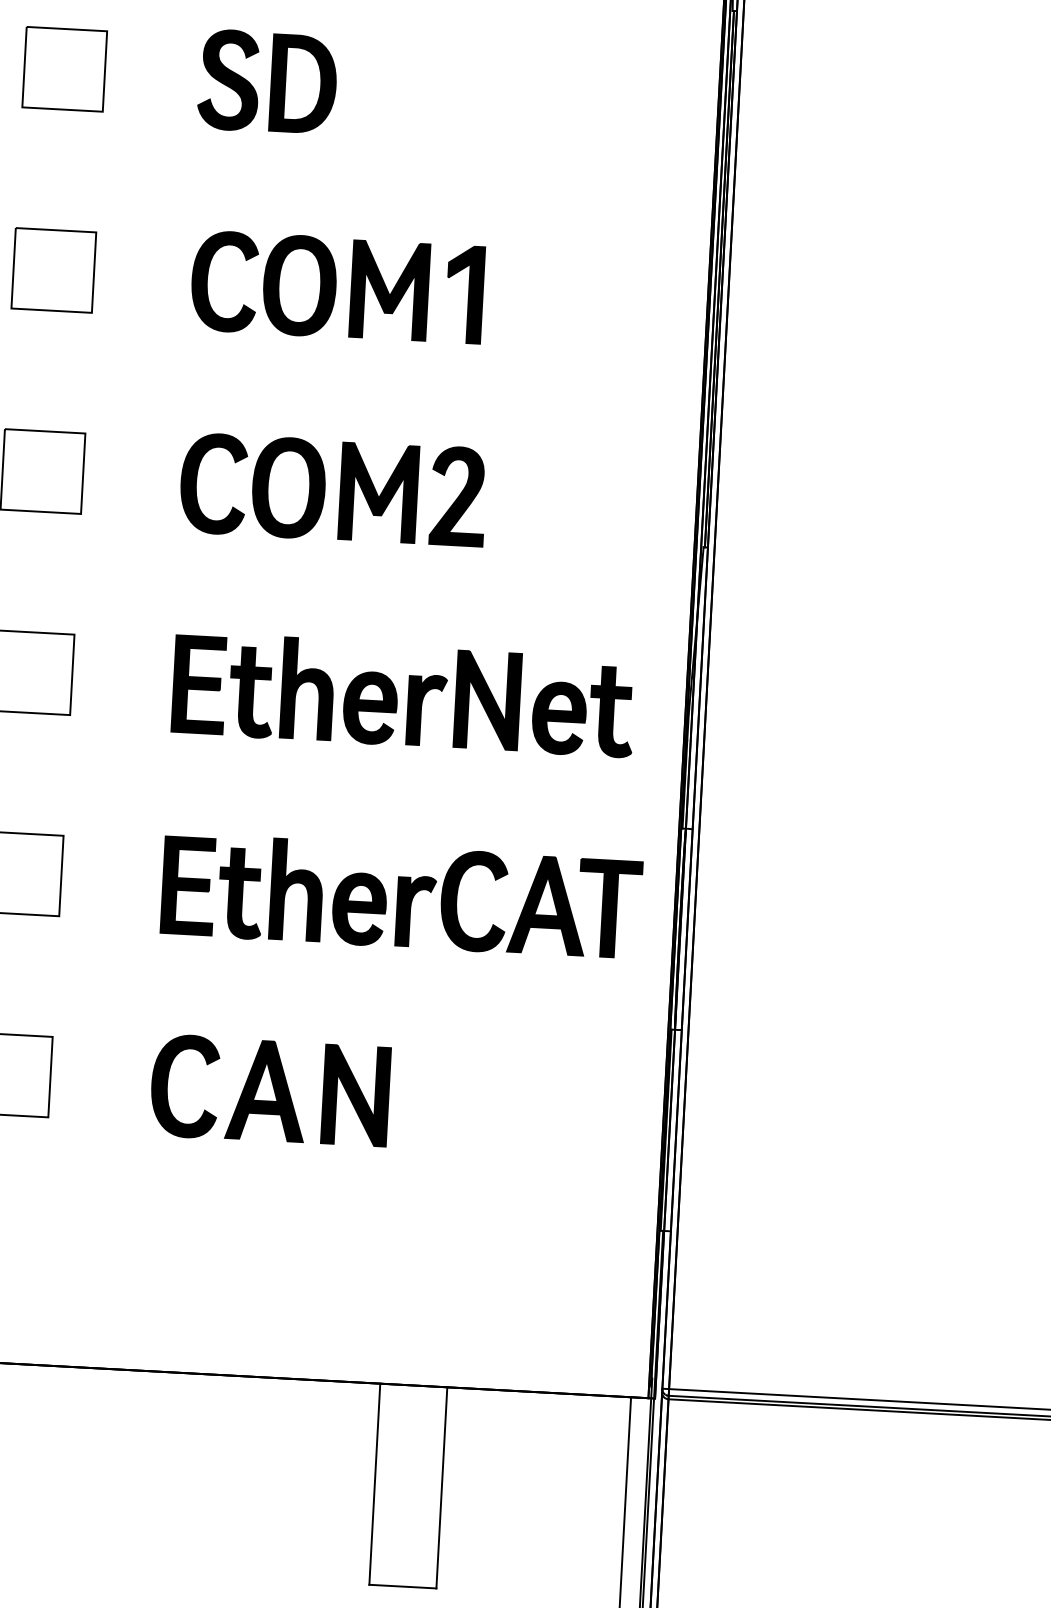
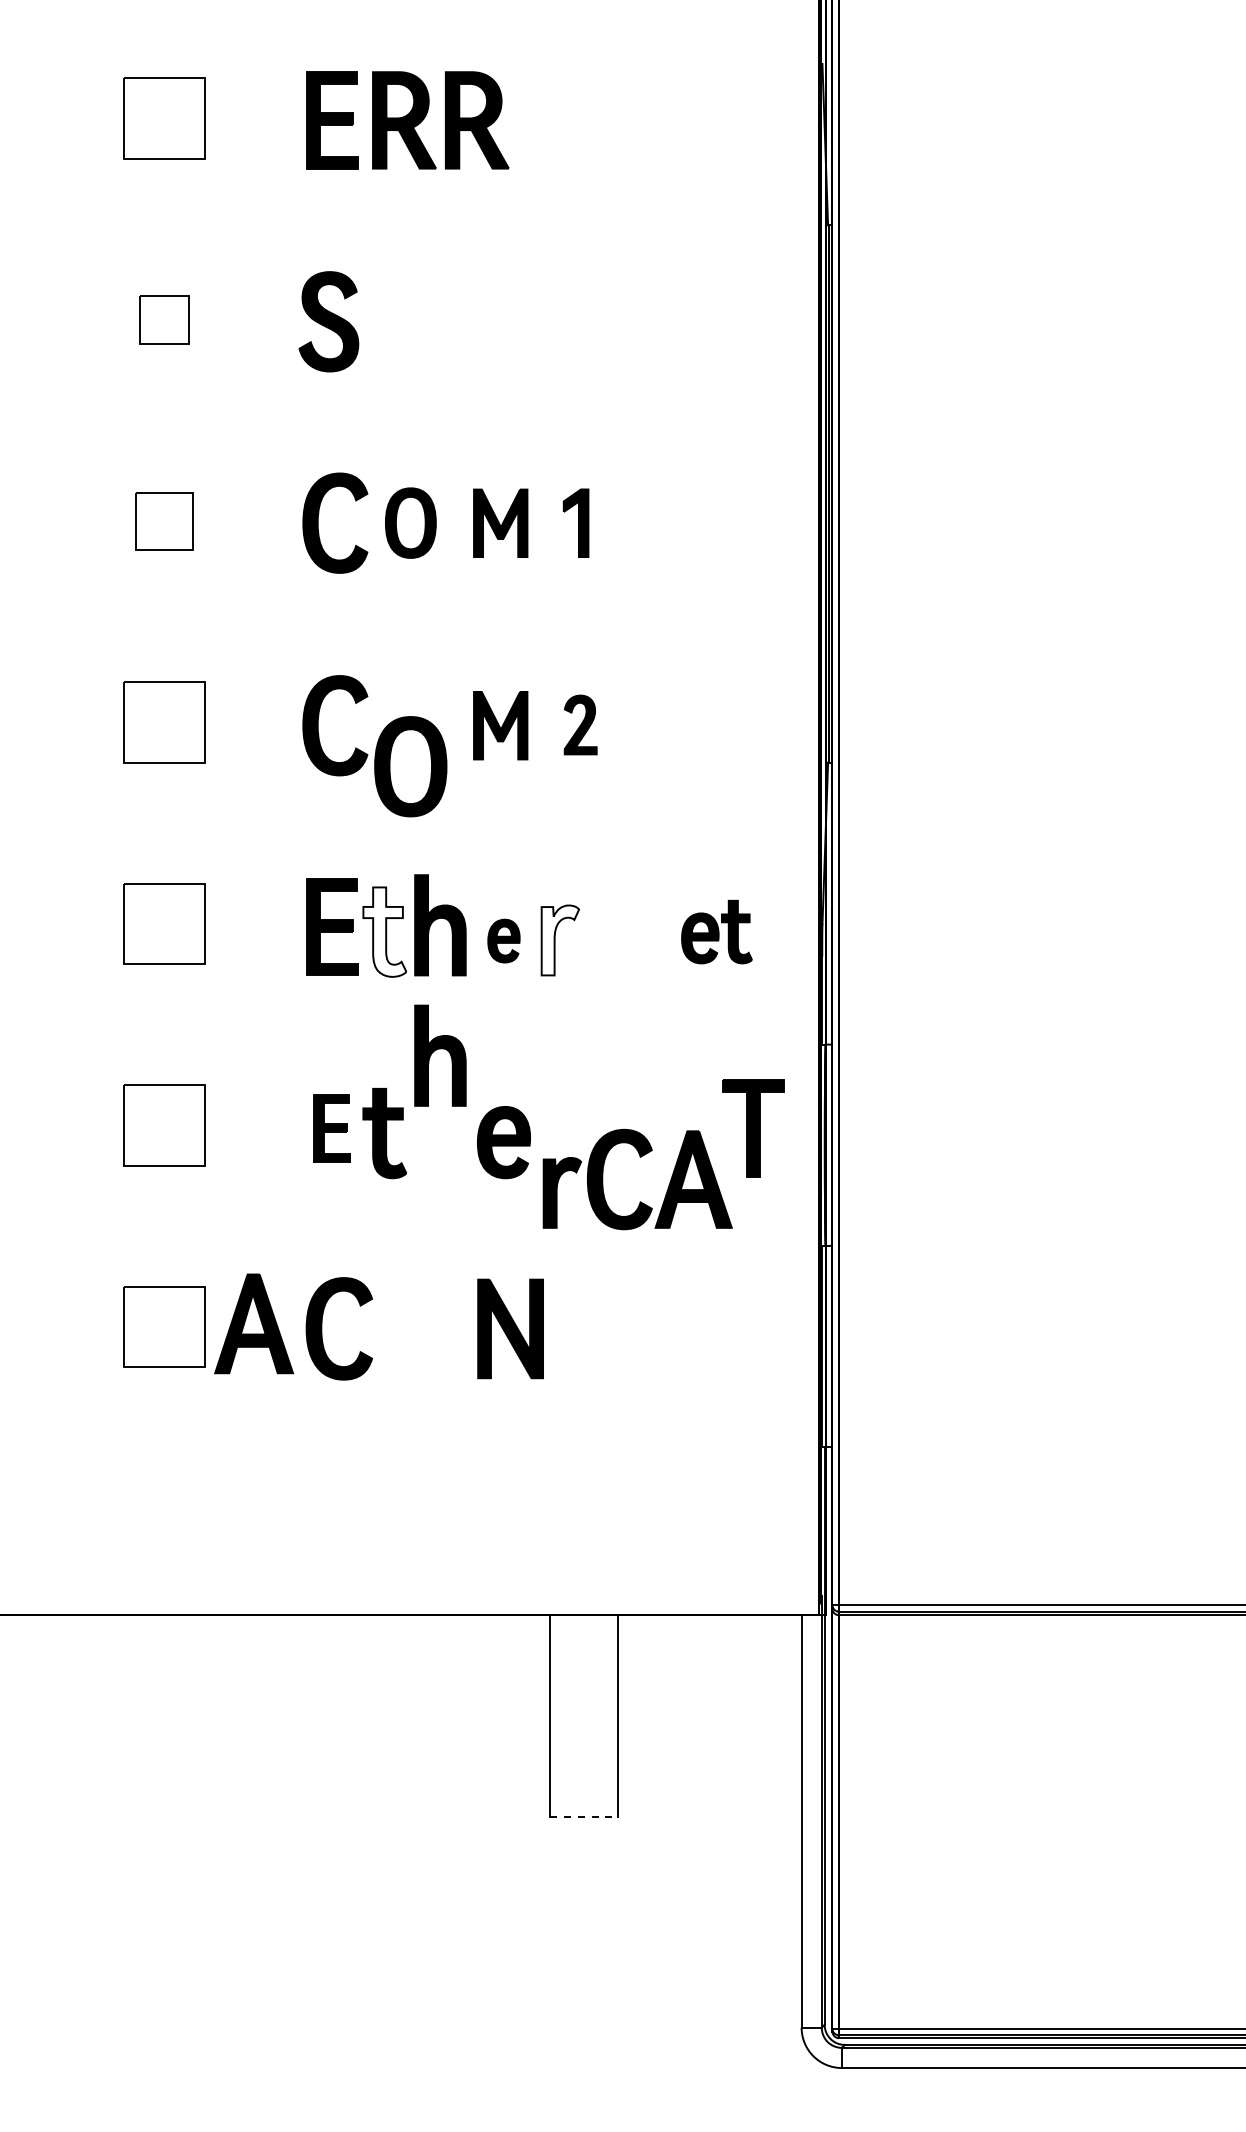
part: (64, 68) -> (164, 319), size x0.6
part: (303, 83) -> (403, 321), removed
part: (54, 270) -> (164, 521), size x0.7
part: (299, 284) -> (410, 522), size x0.7
part: (389, 290) -> (500, 523), size x0.7
part: (464, 294) -> (575, 523), size x0.7
part: (288, 487) -> (410, 766), moved
part: (378, 492) -> (500, 725), size x0.7
part: (458, 495) -> (580, 724), size x0.6
fill: (251, 691) -> (384, 931), removed
part: (487, 700) -> (620, 927), removed
part: (369, 707) -> (503, 940), size x0.6
part: (583, 709) -> (716, 931), size x0.7
fill: (426, 710) -> (560, 940), removed
part: (494, 880) -> (639, 1157), moved
part: (188, 885) -> (332, 1128), size x0.7
part: (296, 889) -> (440, 1055), moved
part: (267, 1090) -> (254, 1323), moved
line: (403, 1586) -> (584, 1816), solid -> dashed

